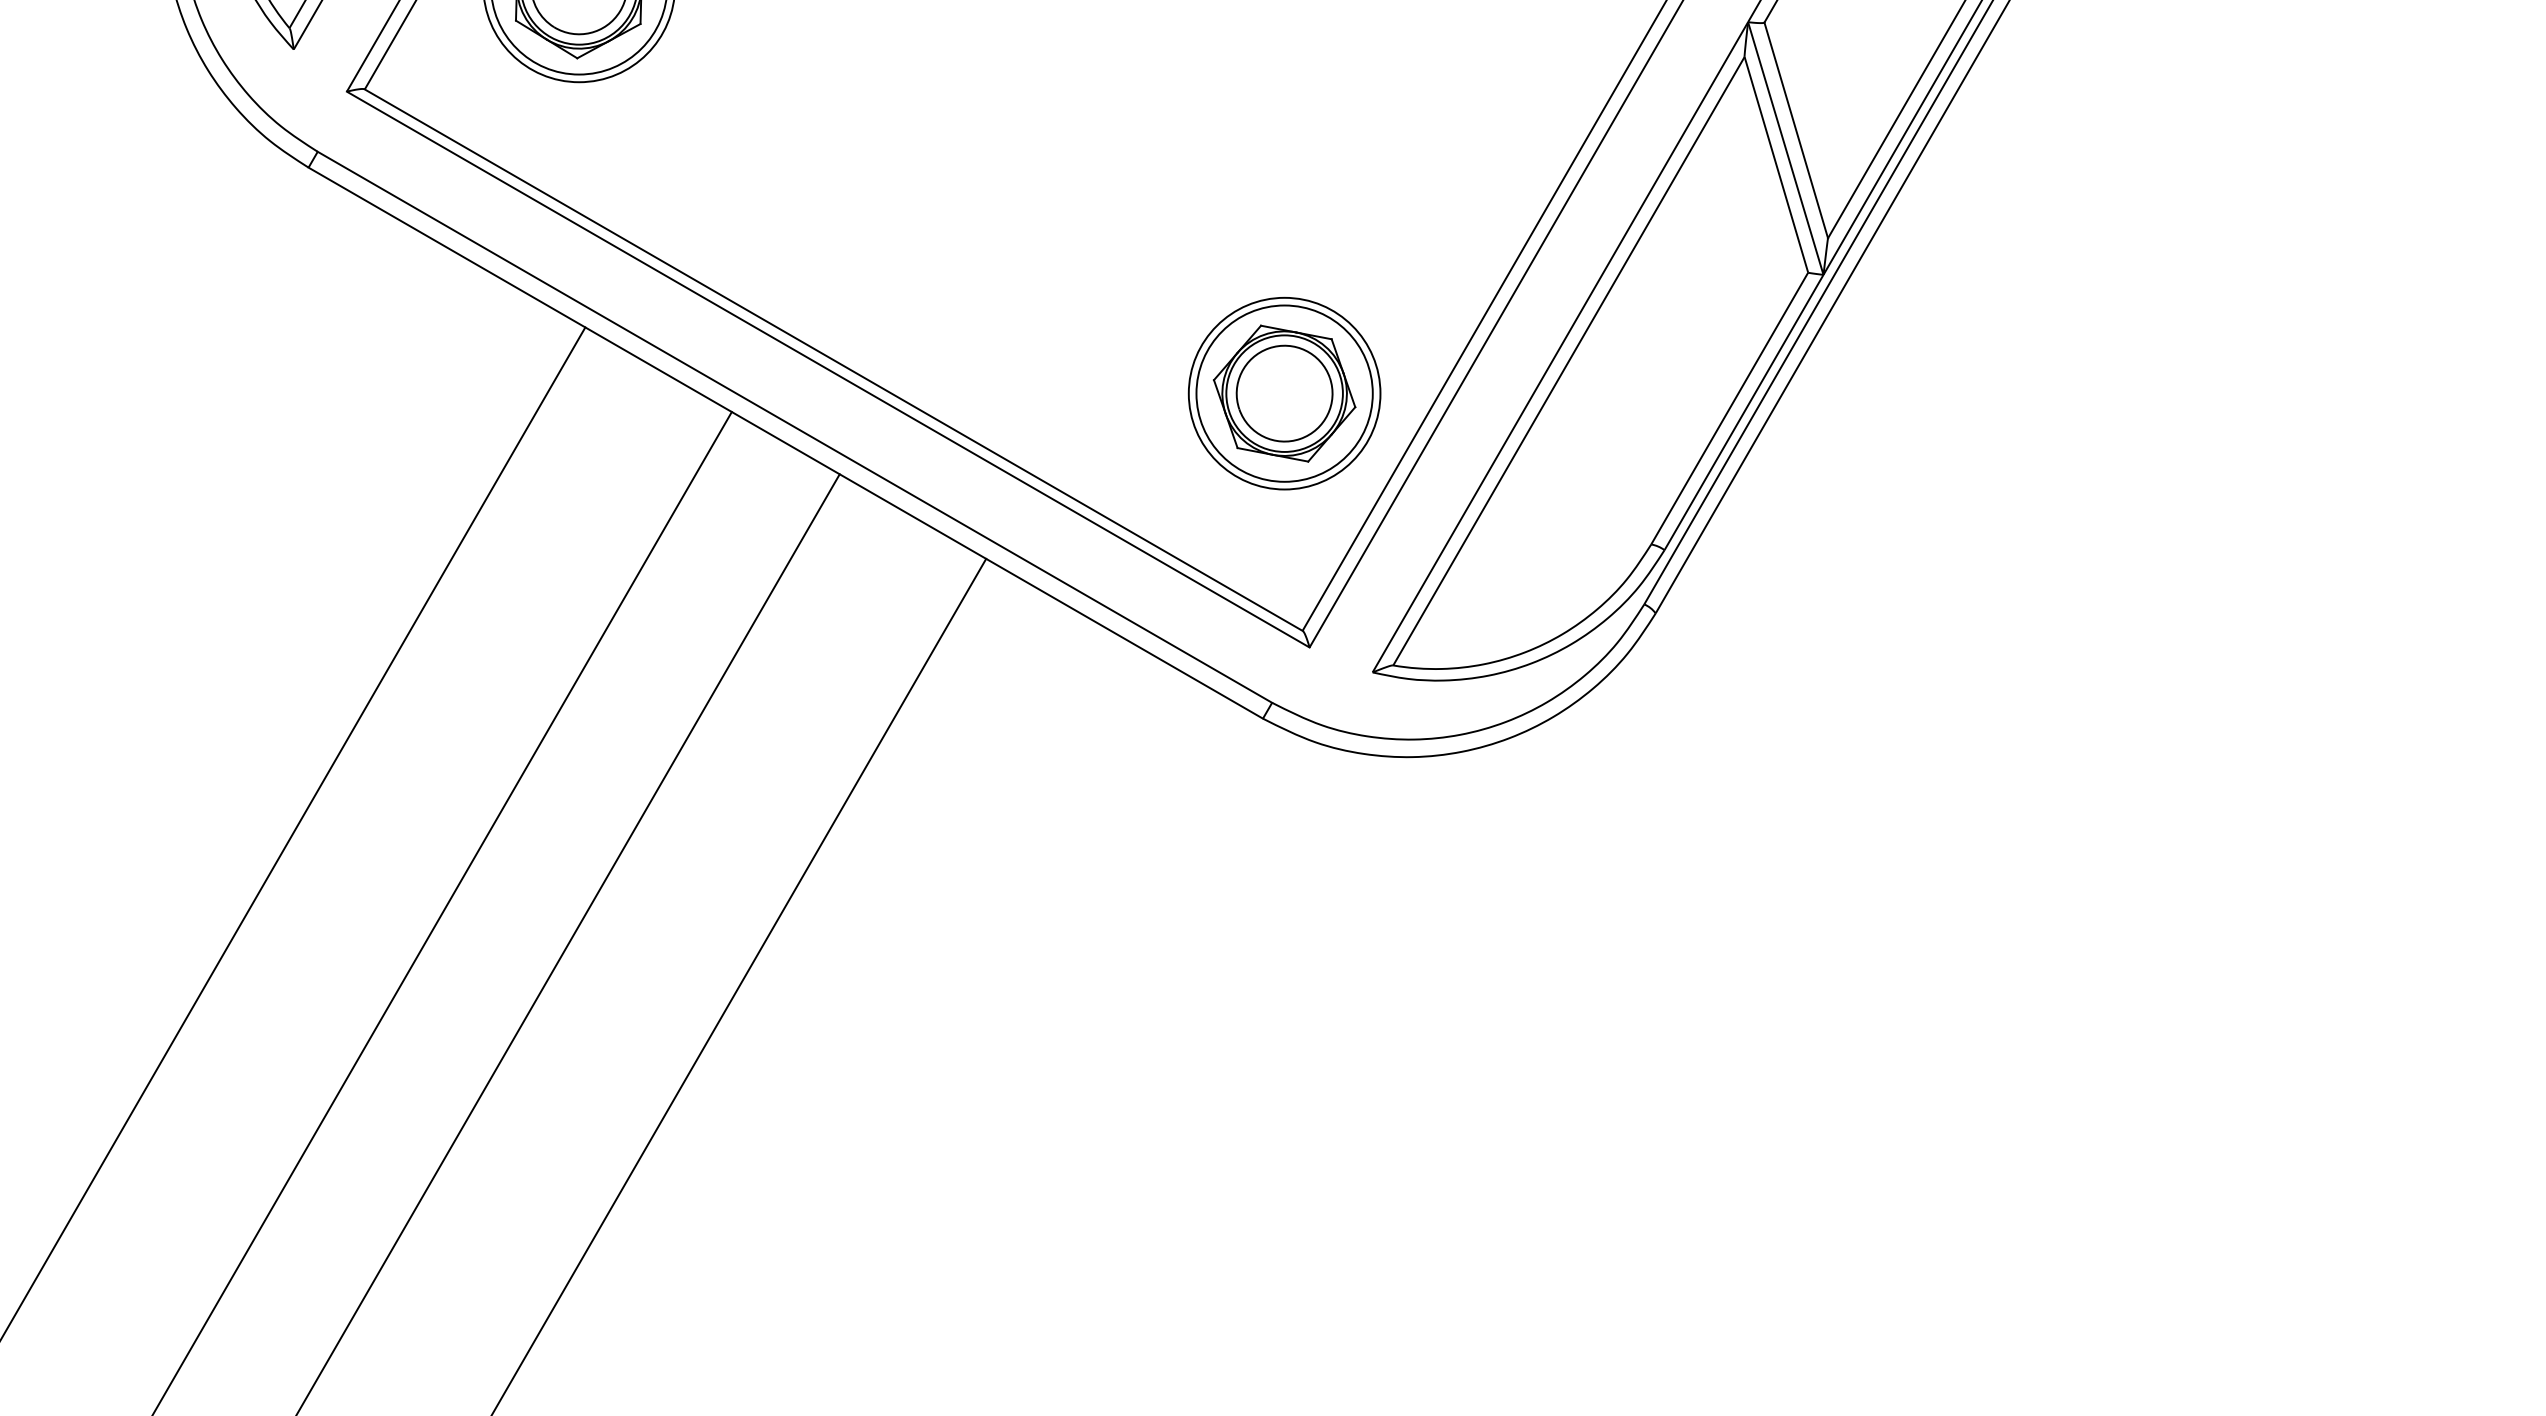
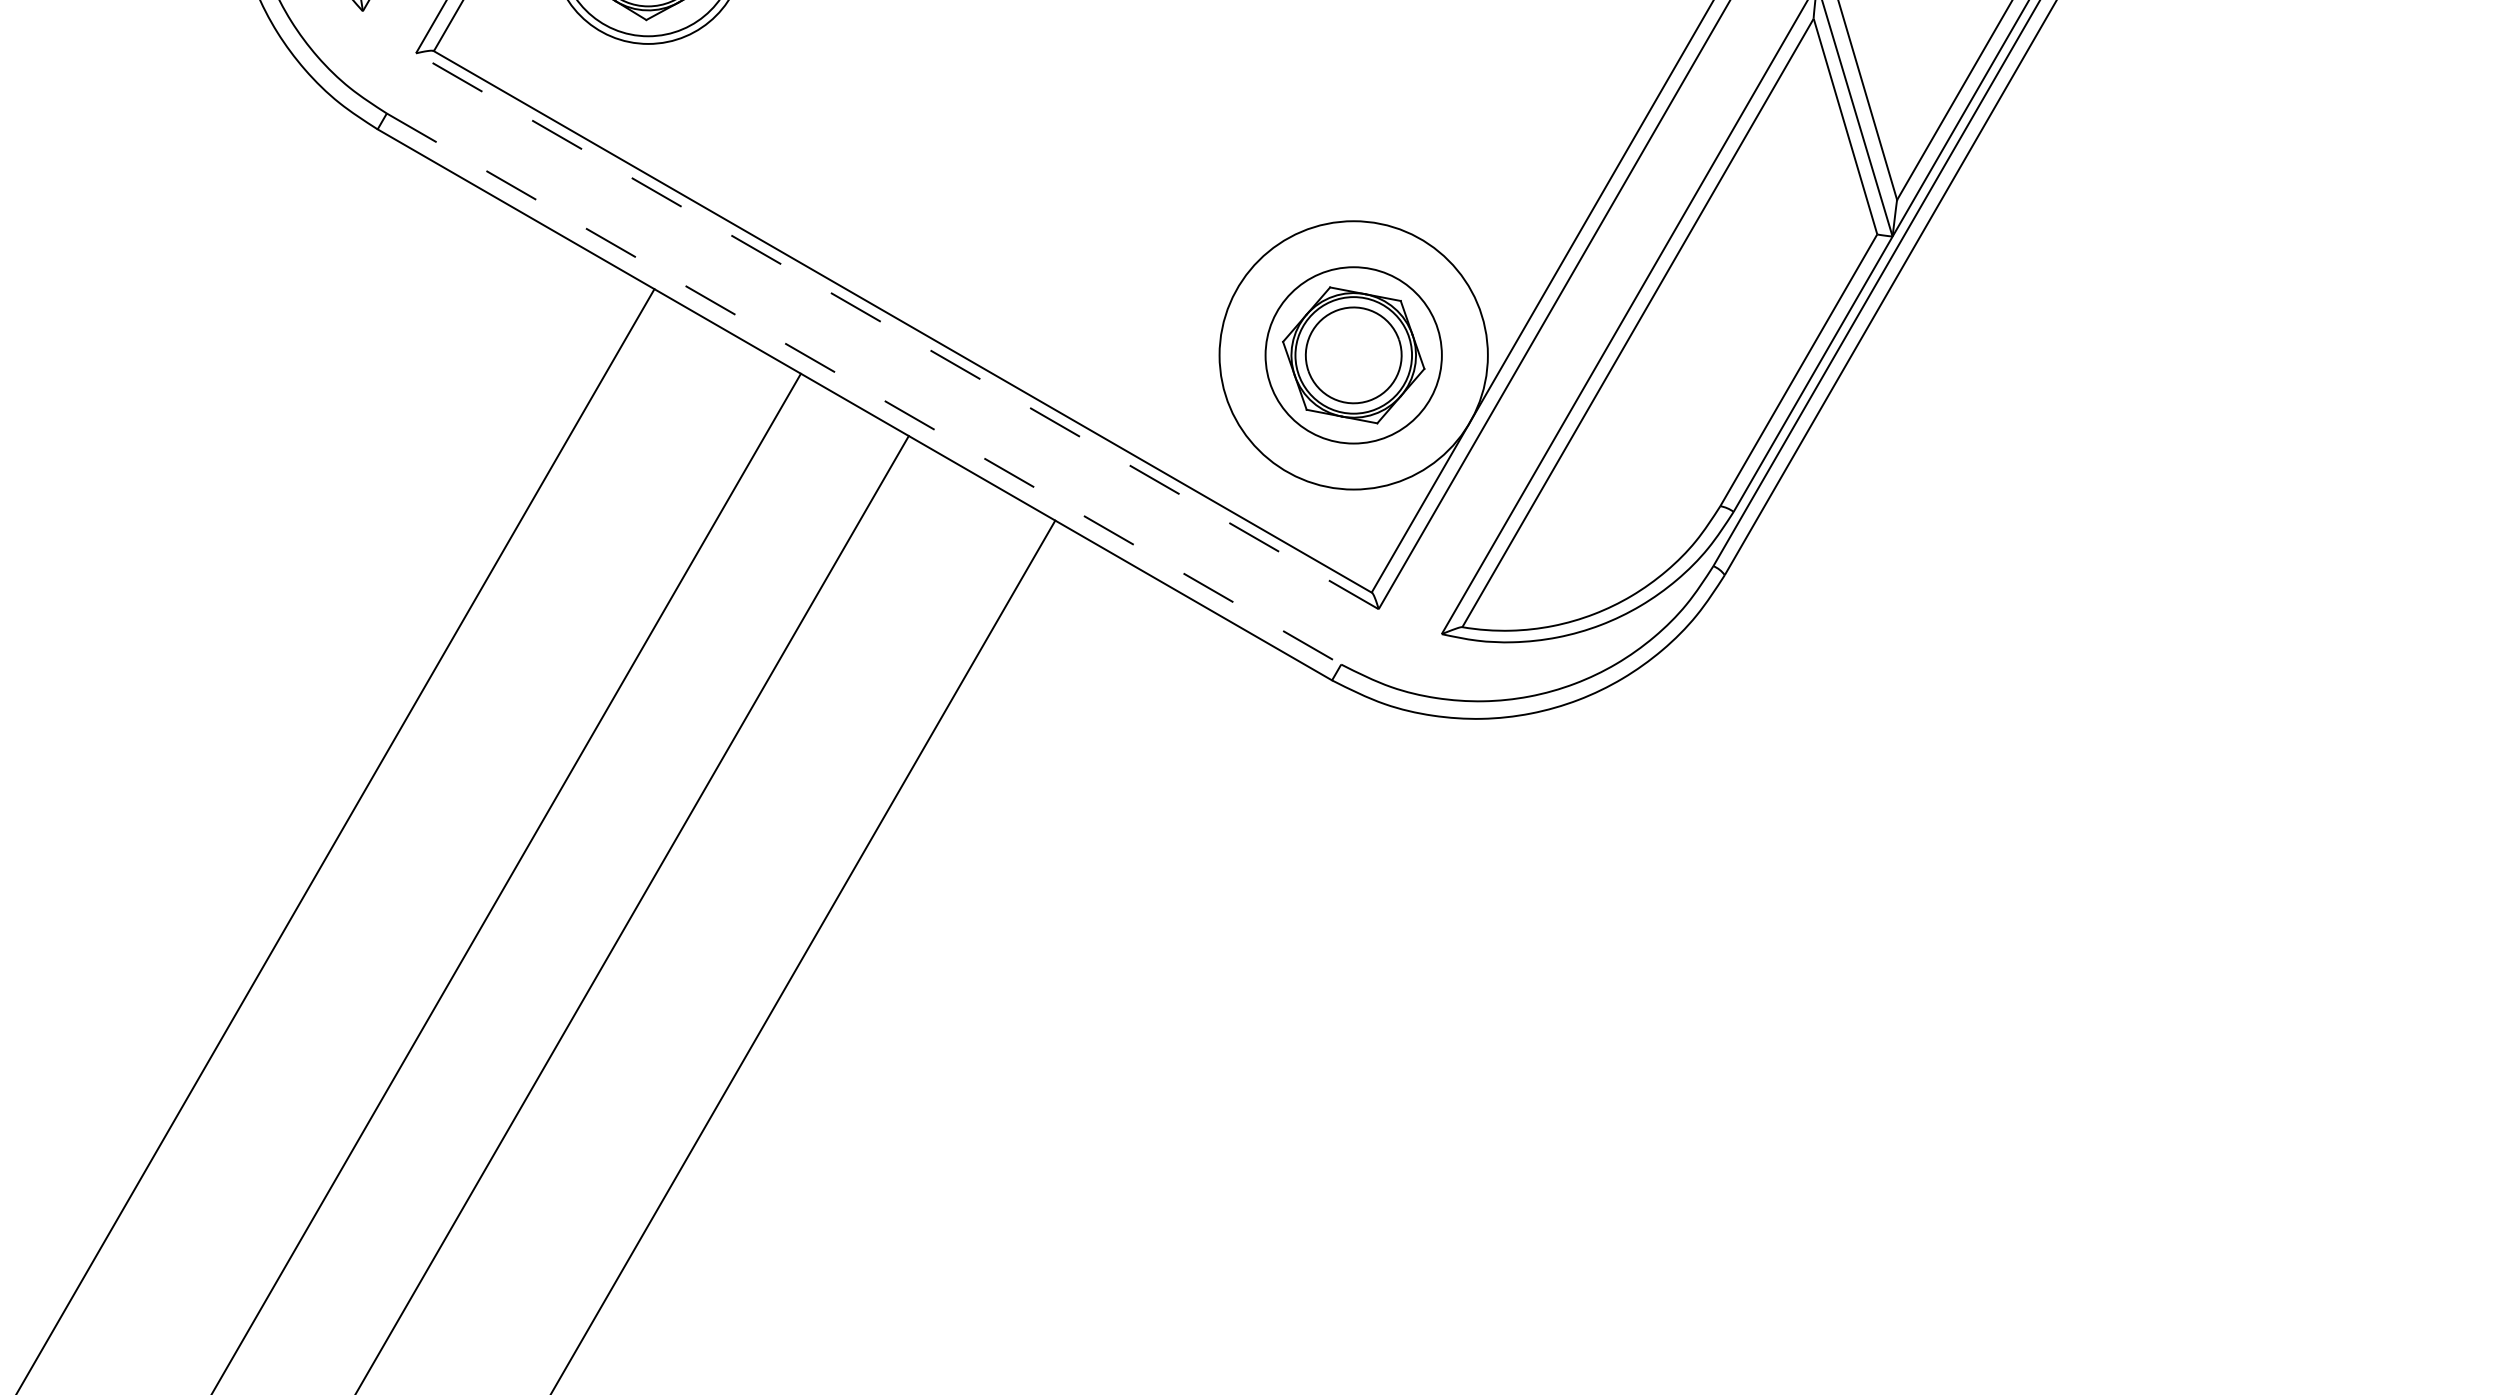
line: (828, 369) -> (897, 331), solid -> dashed
circle: (1284, 393) -> (1353, 355), size x1.4
line: (795, 427) -> (864, 389), solid -> dashed

